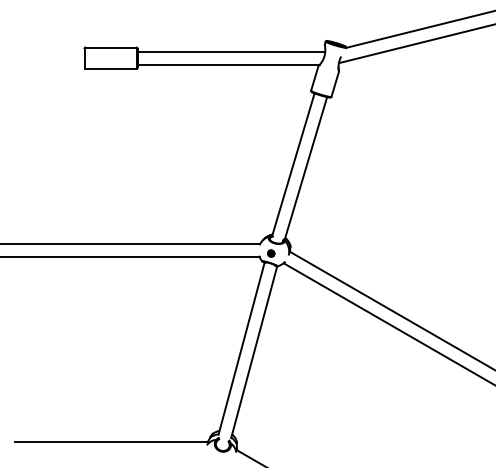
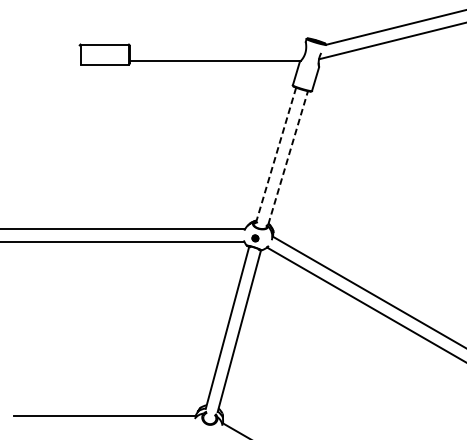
line: (231, 51) -> (217, 48), removed
line: (293, 164) -> (276, 154), solid -> dashed
line: (306, 167) -> (288, 157), solid -> dashed

